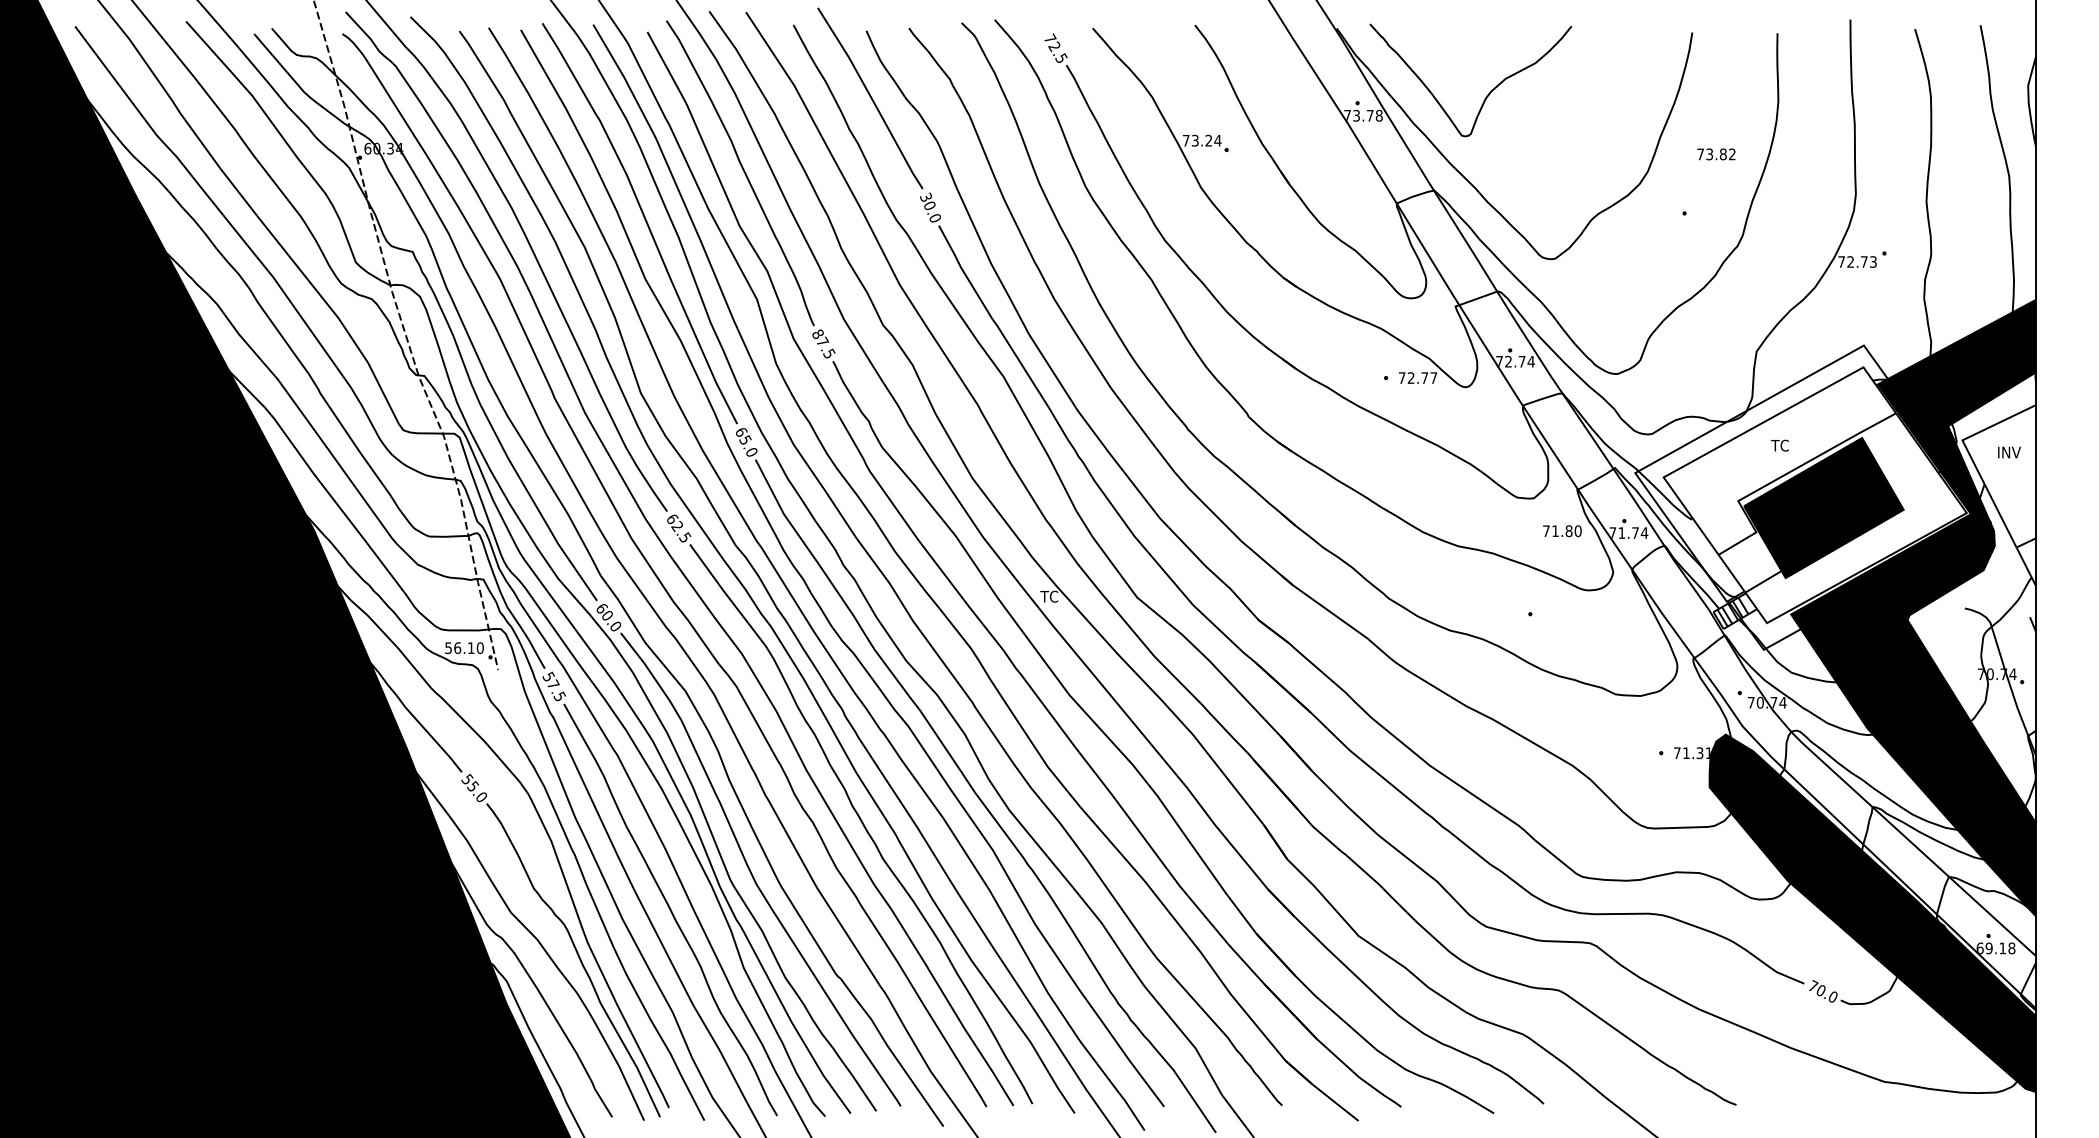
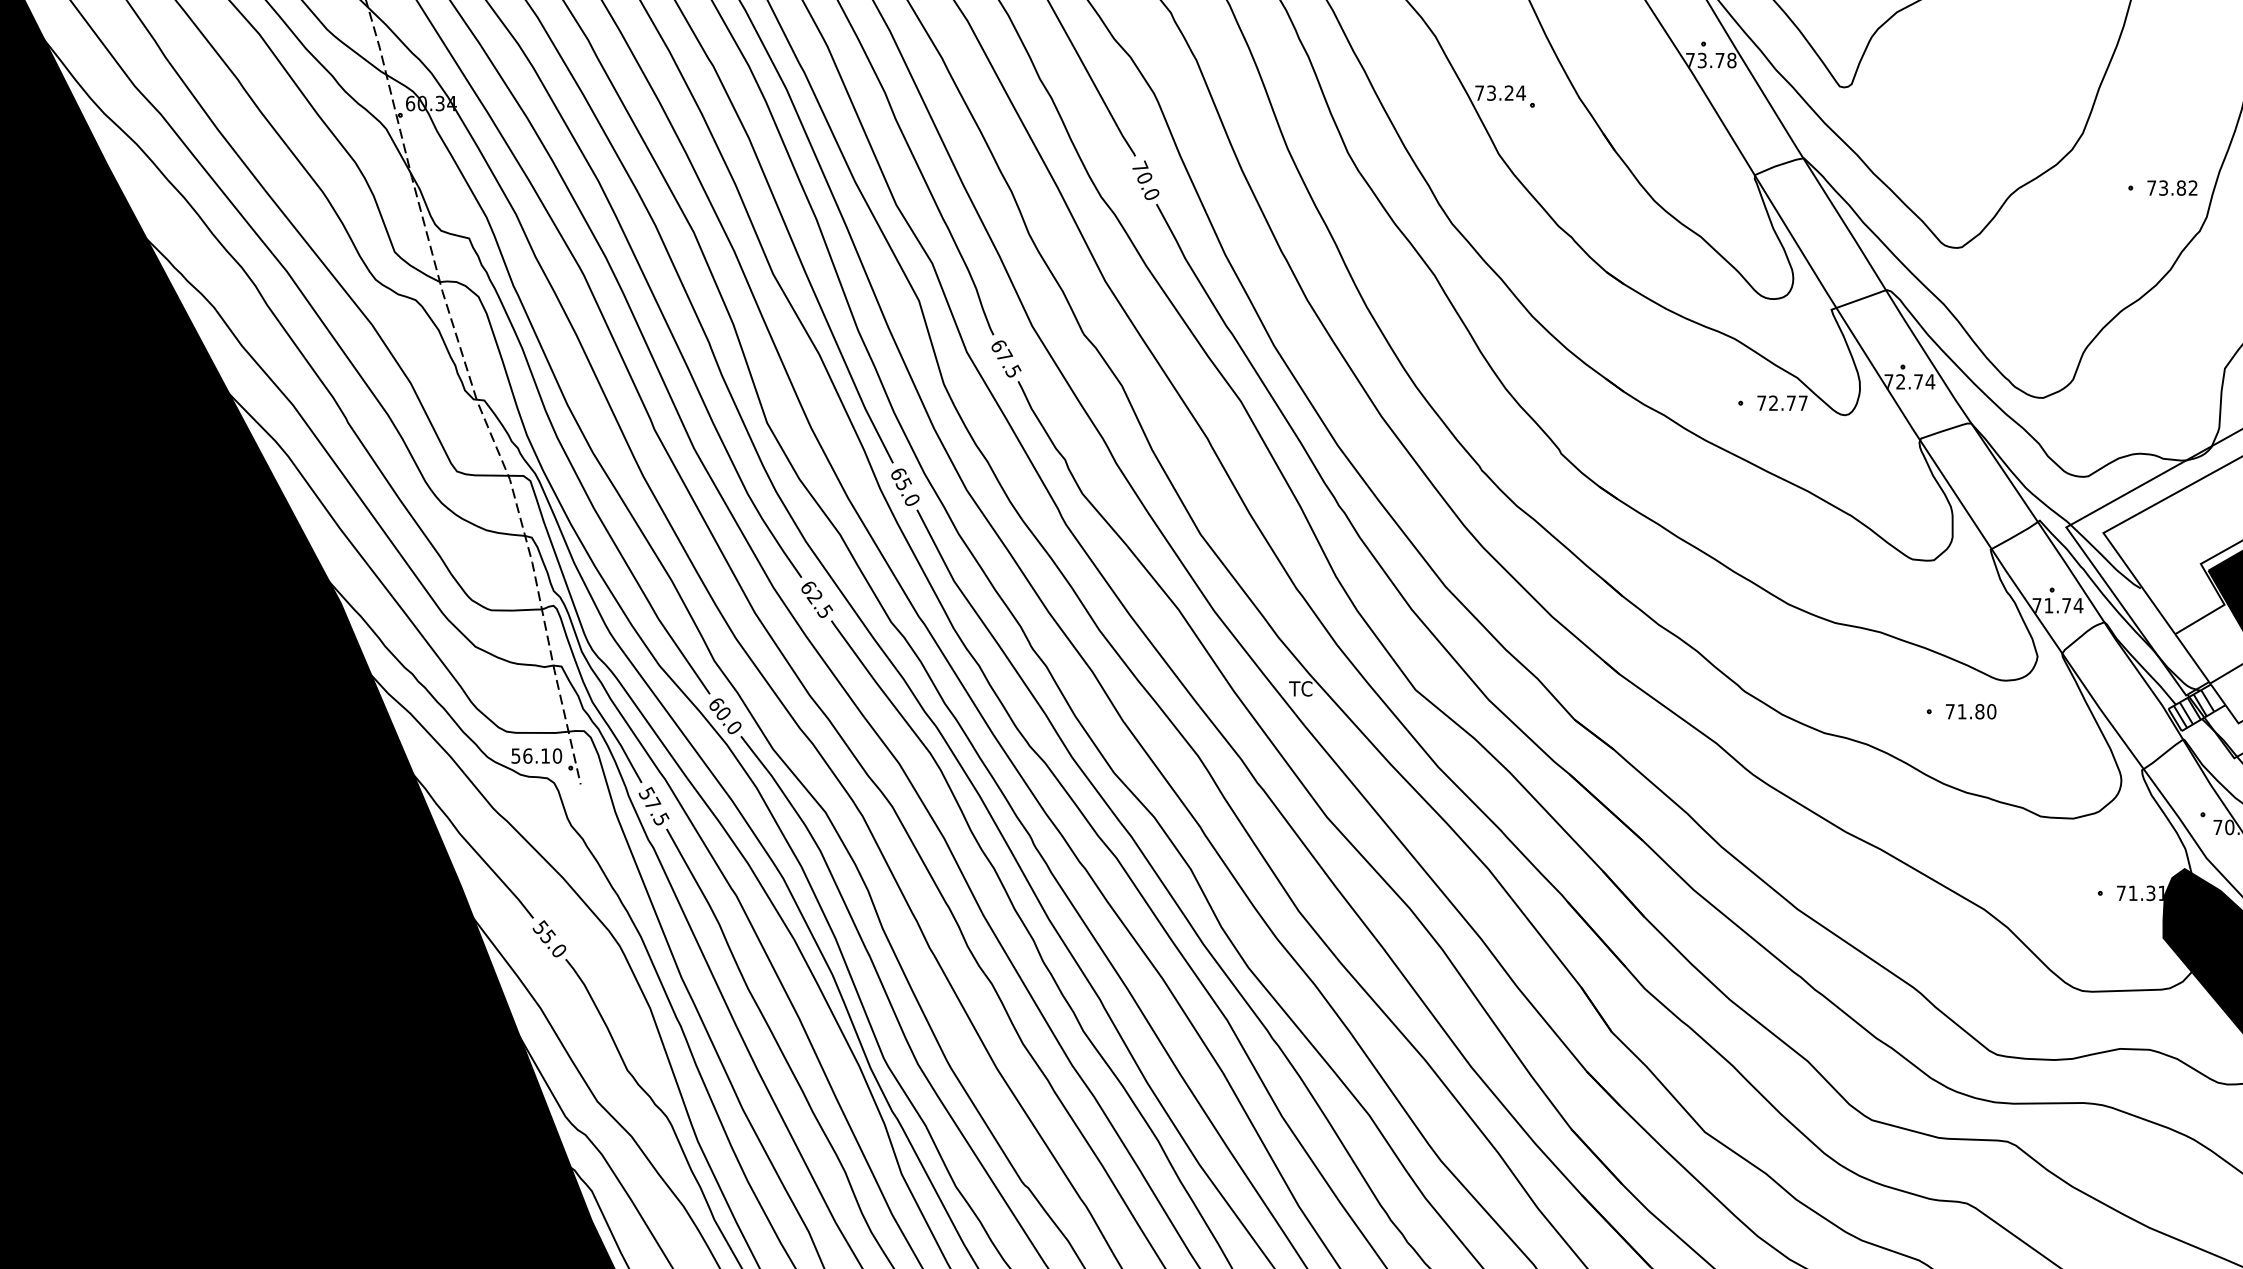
text: (1716, 154) -> (2172, 188), moved
text: (926, 196) -> (1140, 166), 30.0 -> 70.0
text: (818, 333) -> (999, 344), 87.5 -> 67.5
text: (1562, 531) -> (1971, 712), moved

